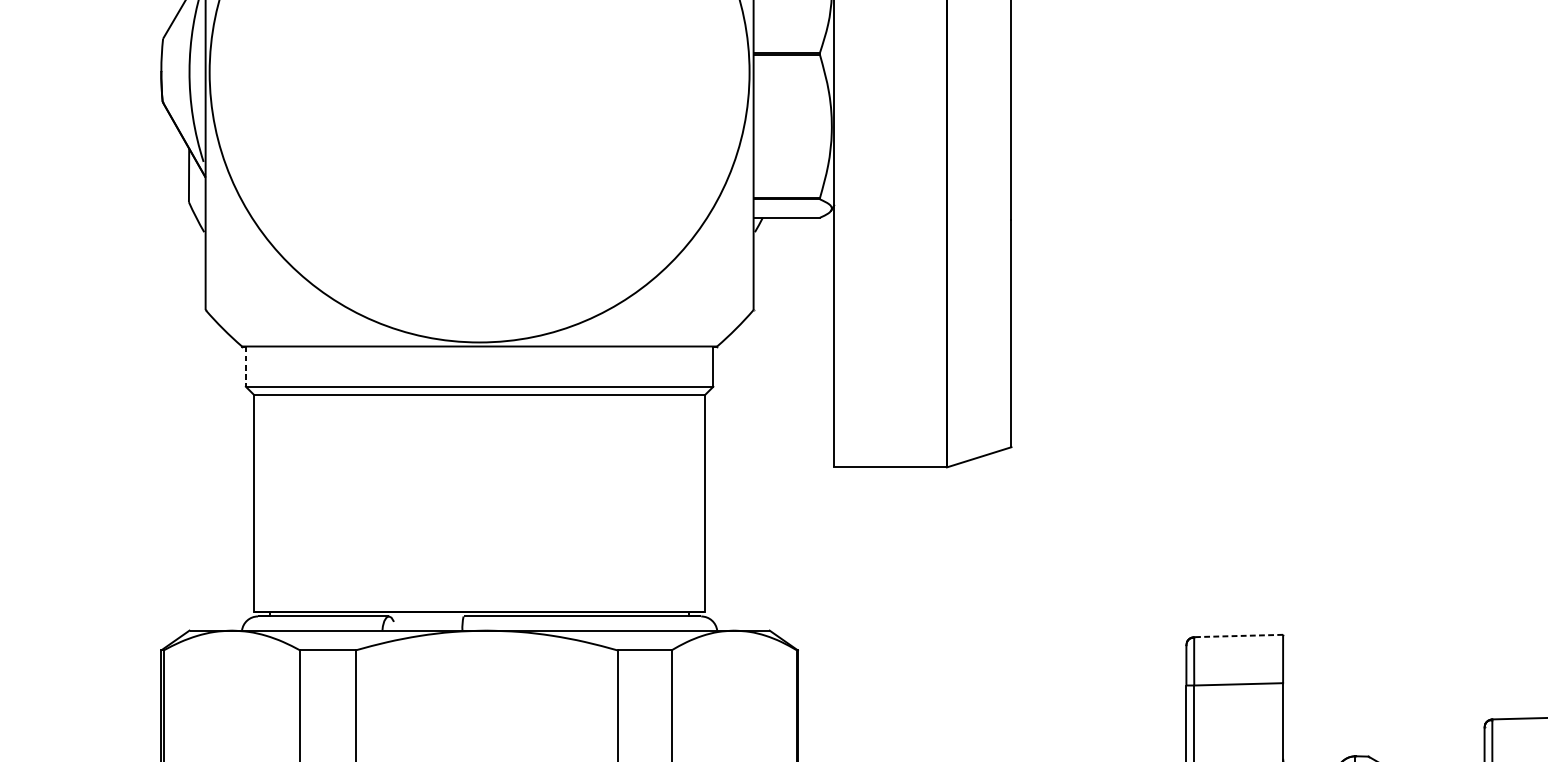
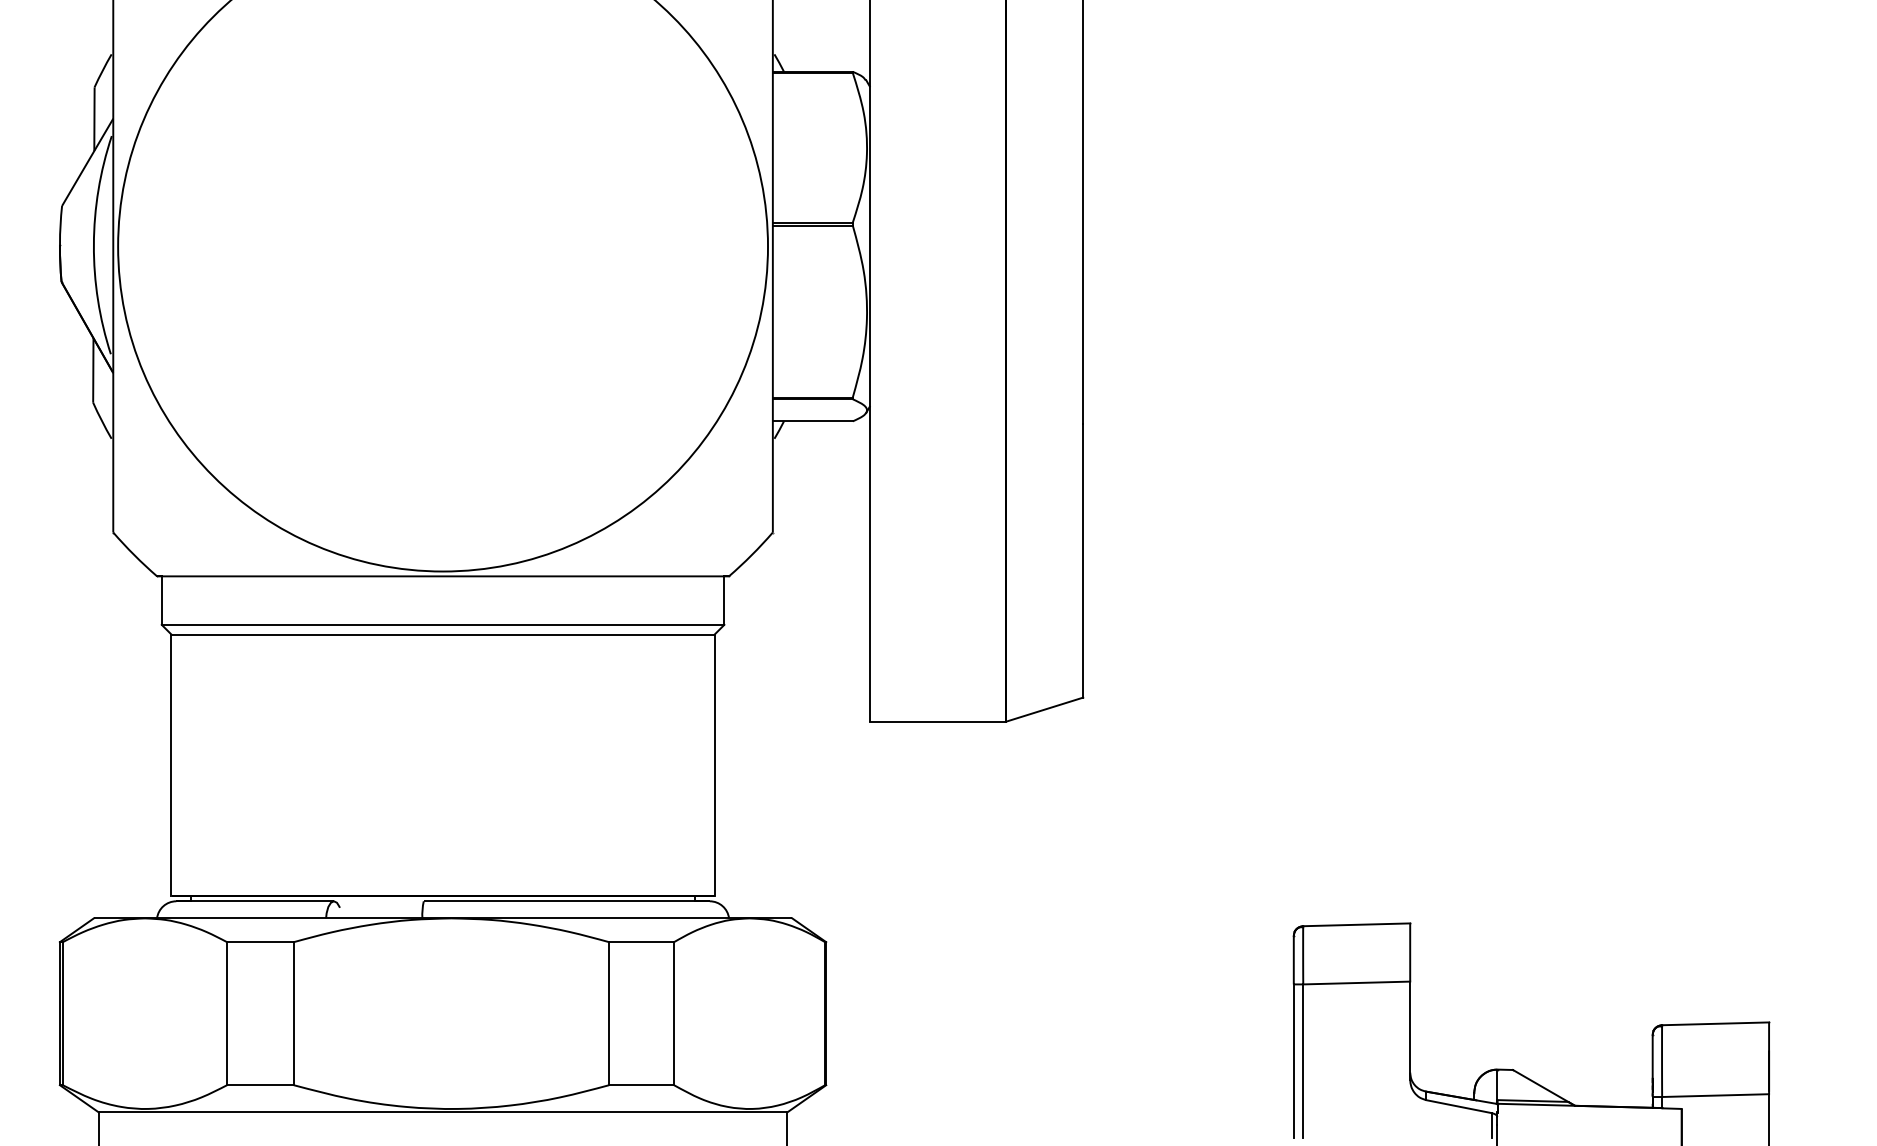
line: (245, 367) -> (161, 601), dashed -> solid
line: (1238, 635) -> (1356, 924), dashed -> solid

